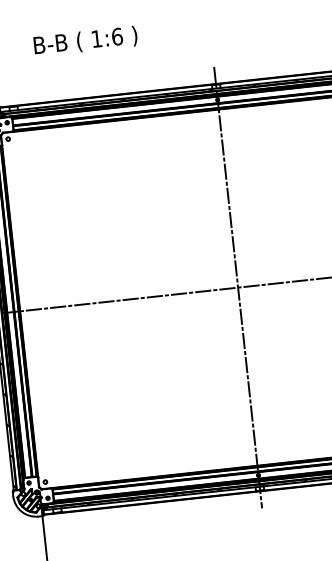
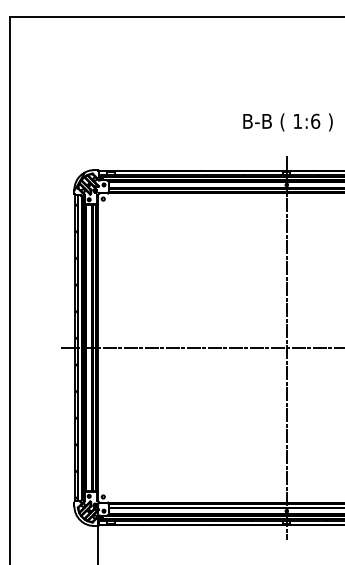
text: (85, 41) -> (287, 122), moved

